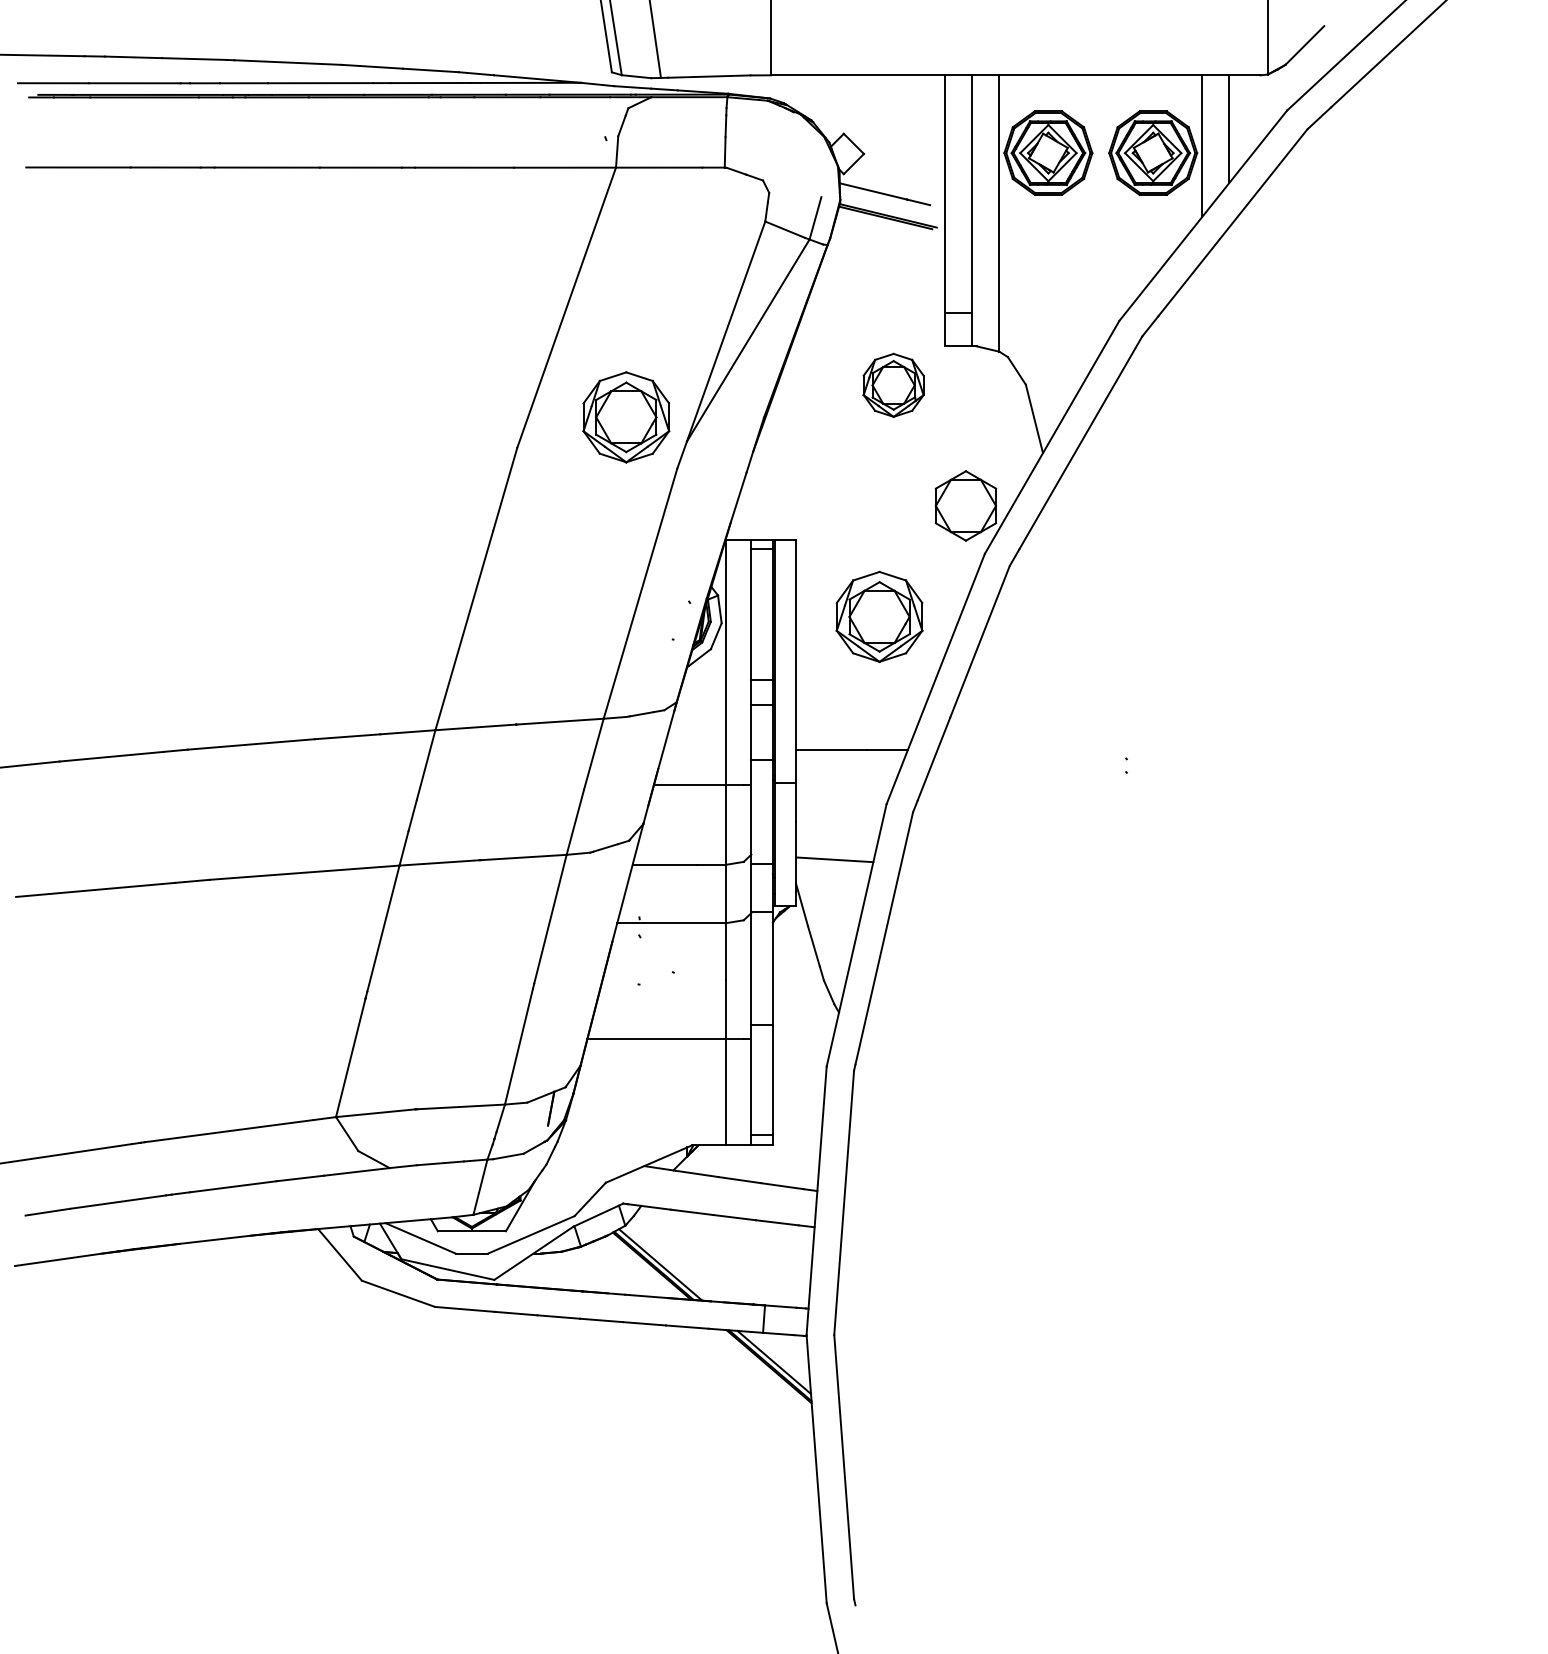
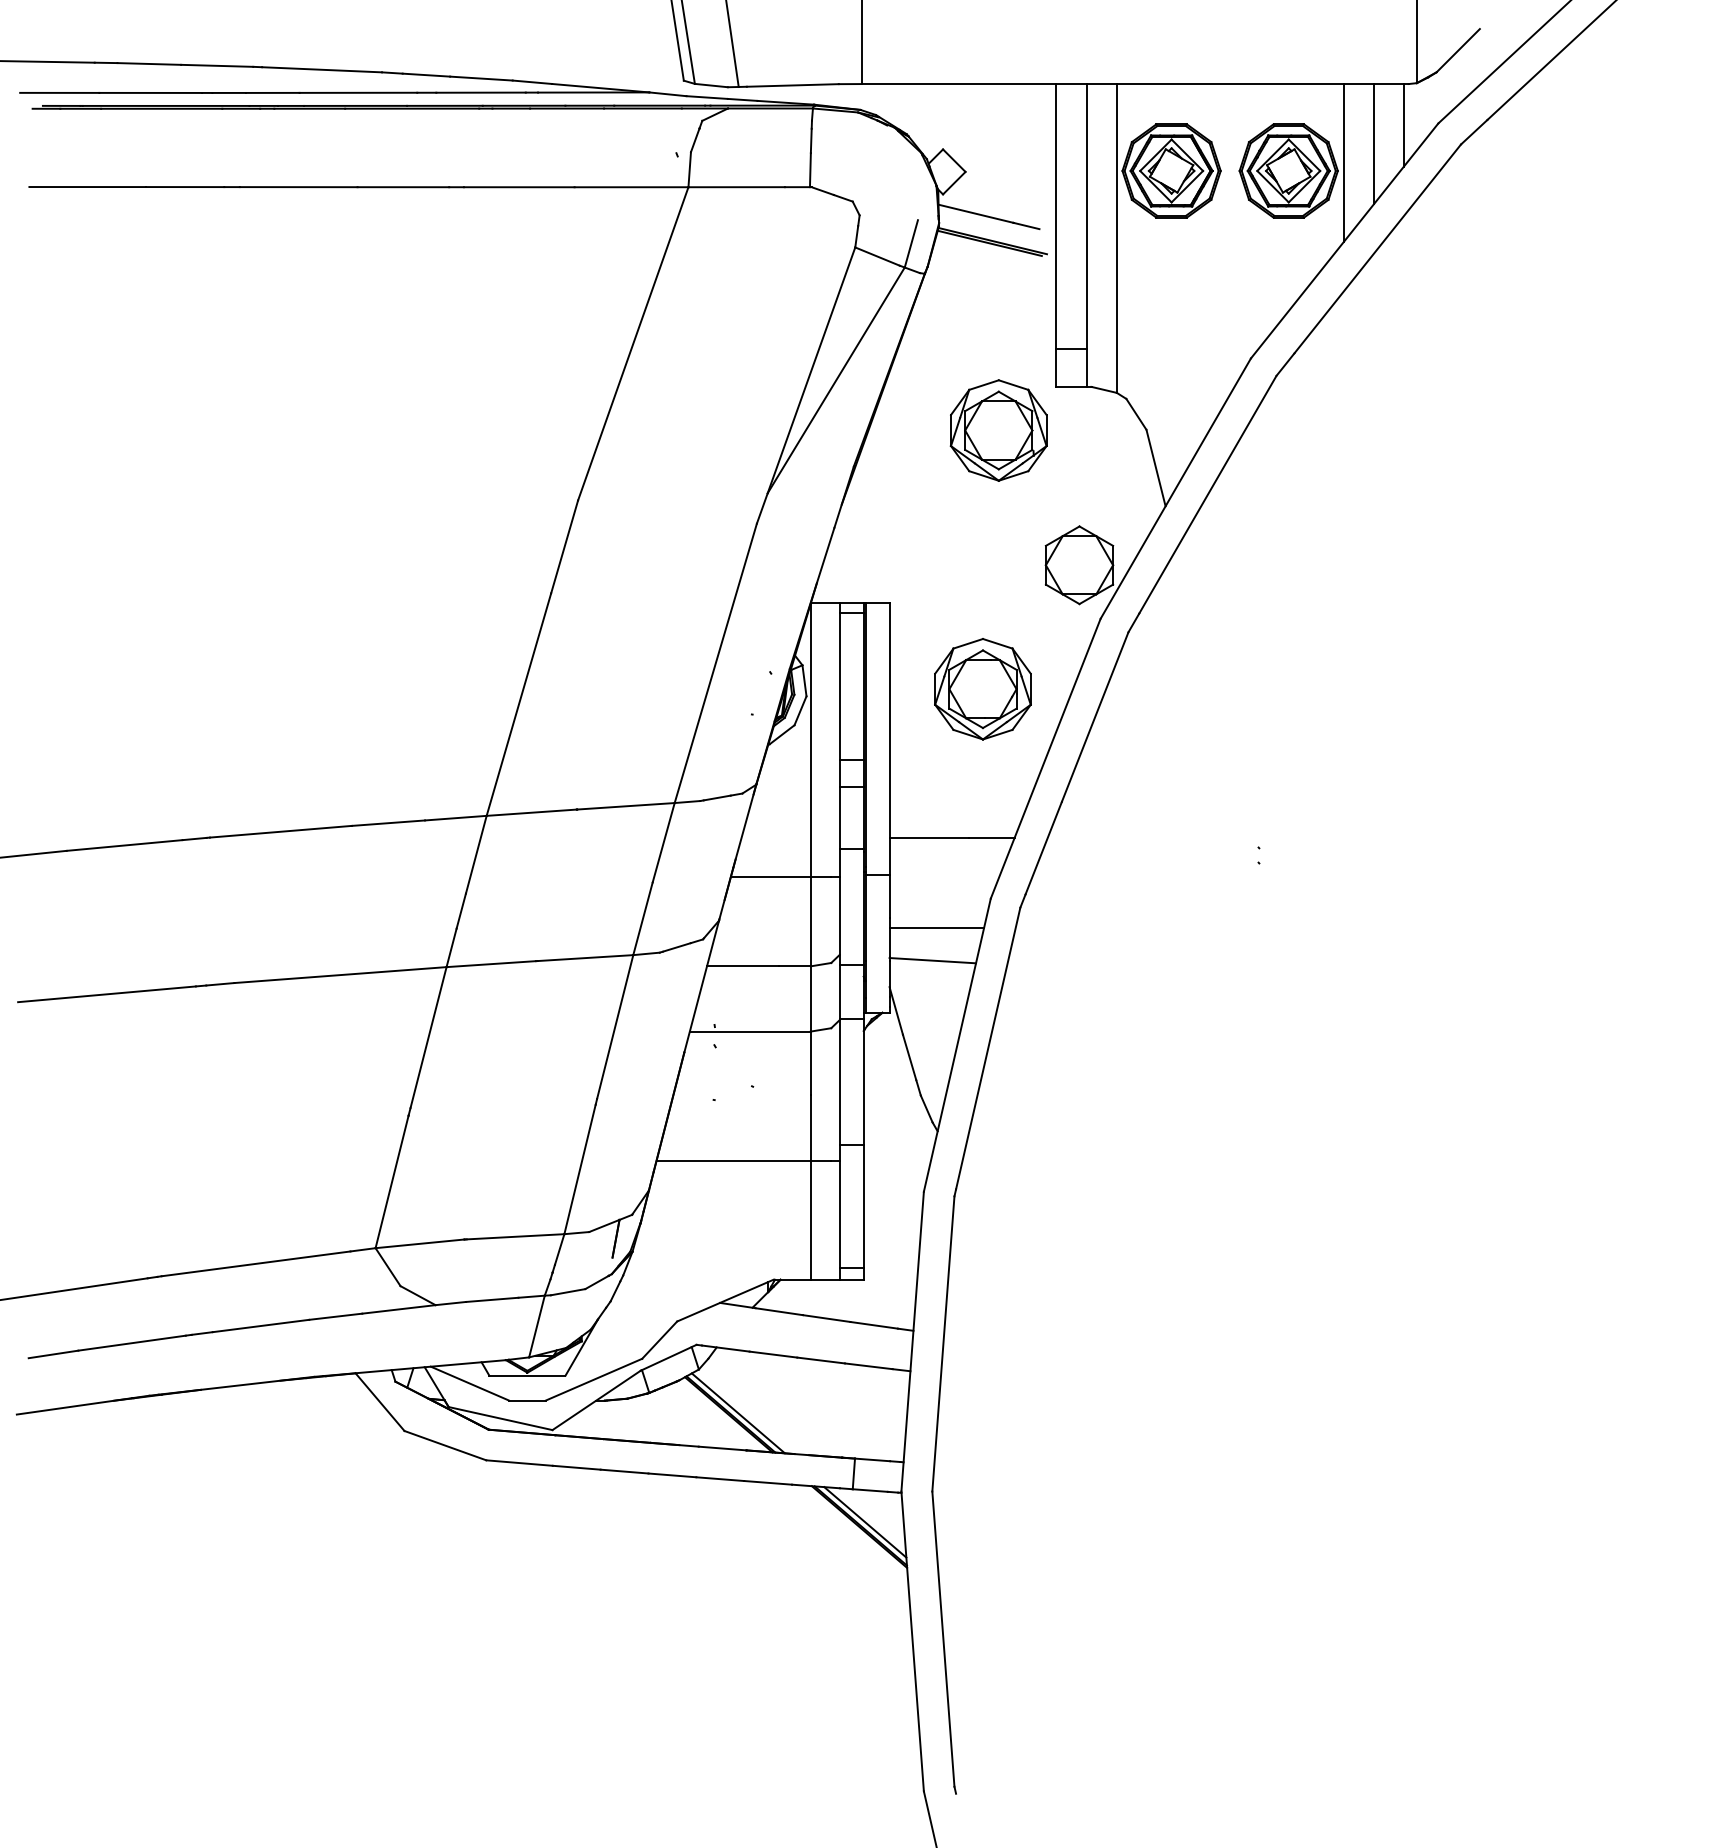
line: (1255, 112) -> (1403, 125), added
part: (893, 385) -> (998, 430), size x1.43
part: (625, 417) -> (699, 466), removed
line: (837, 831) -> (936, 928), added

